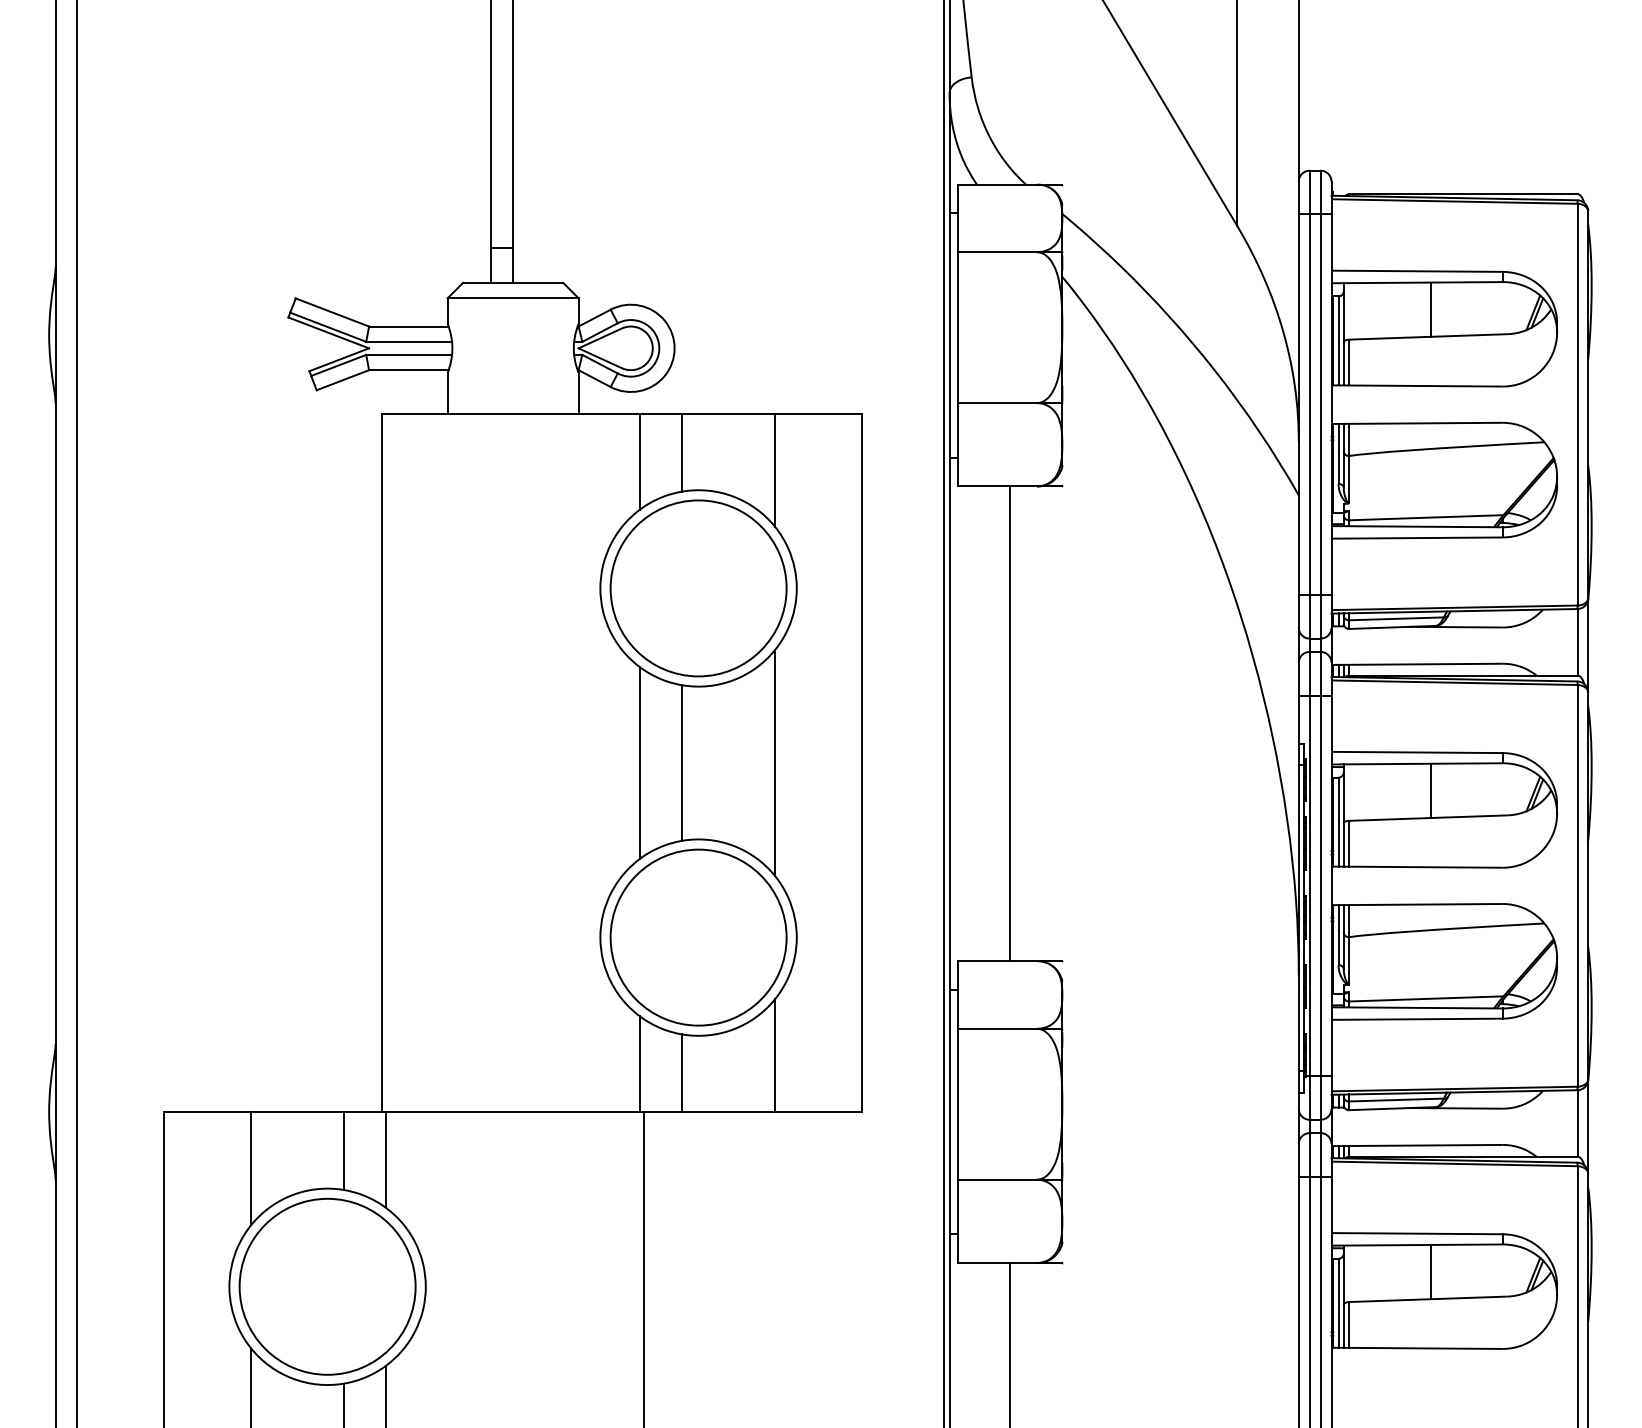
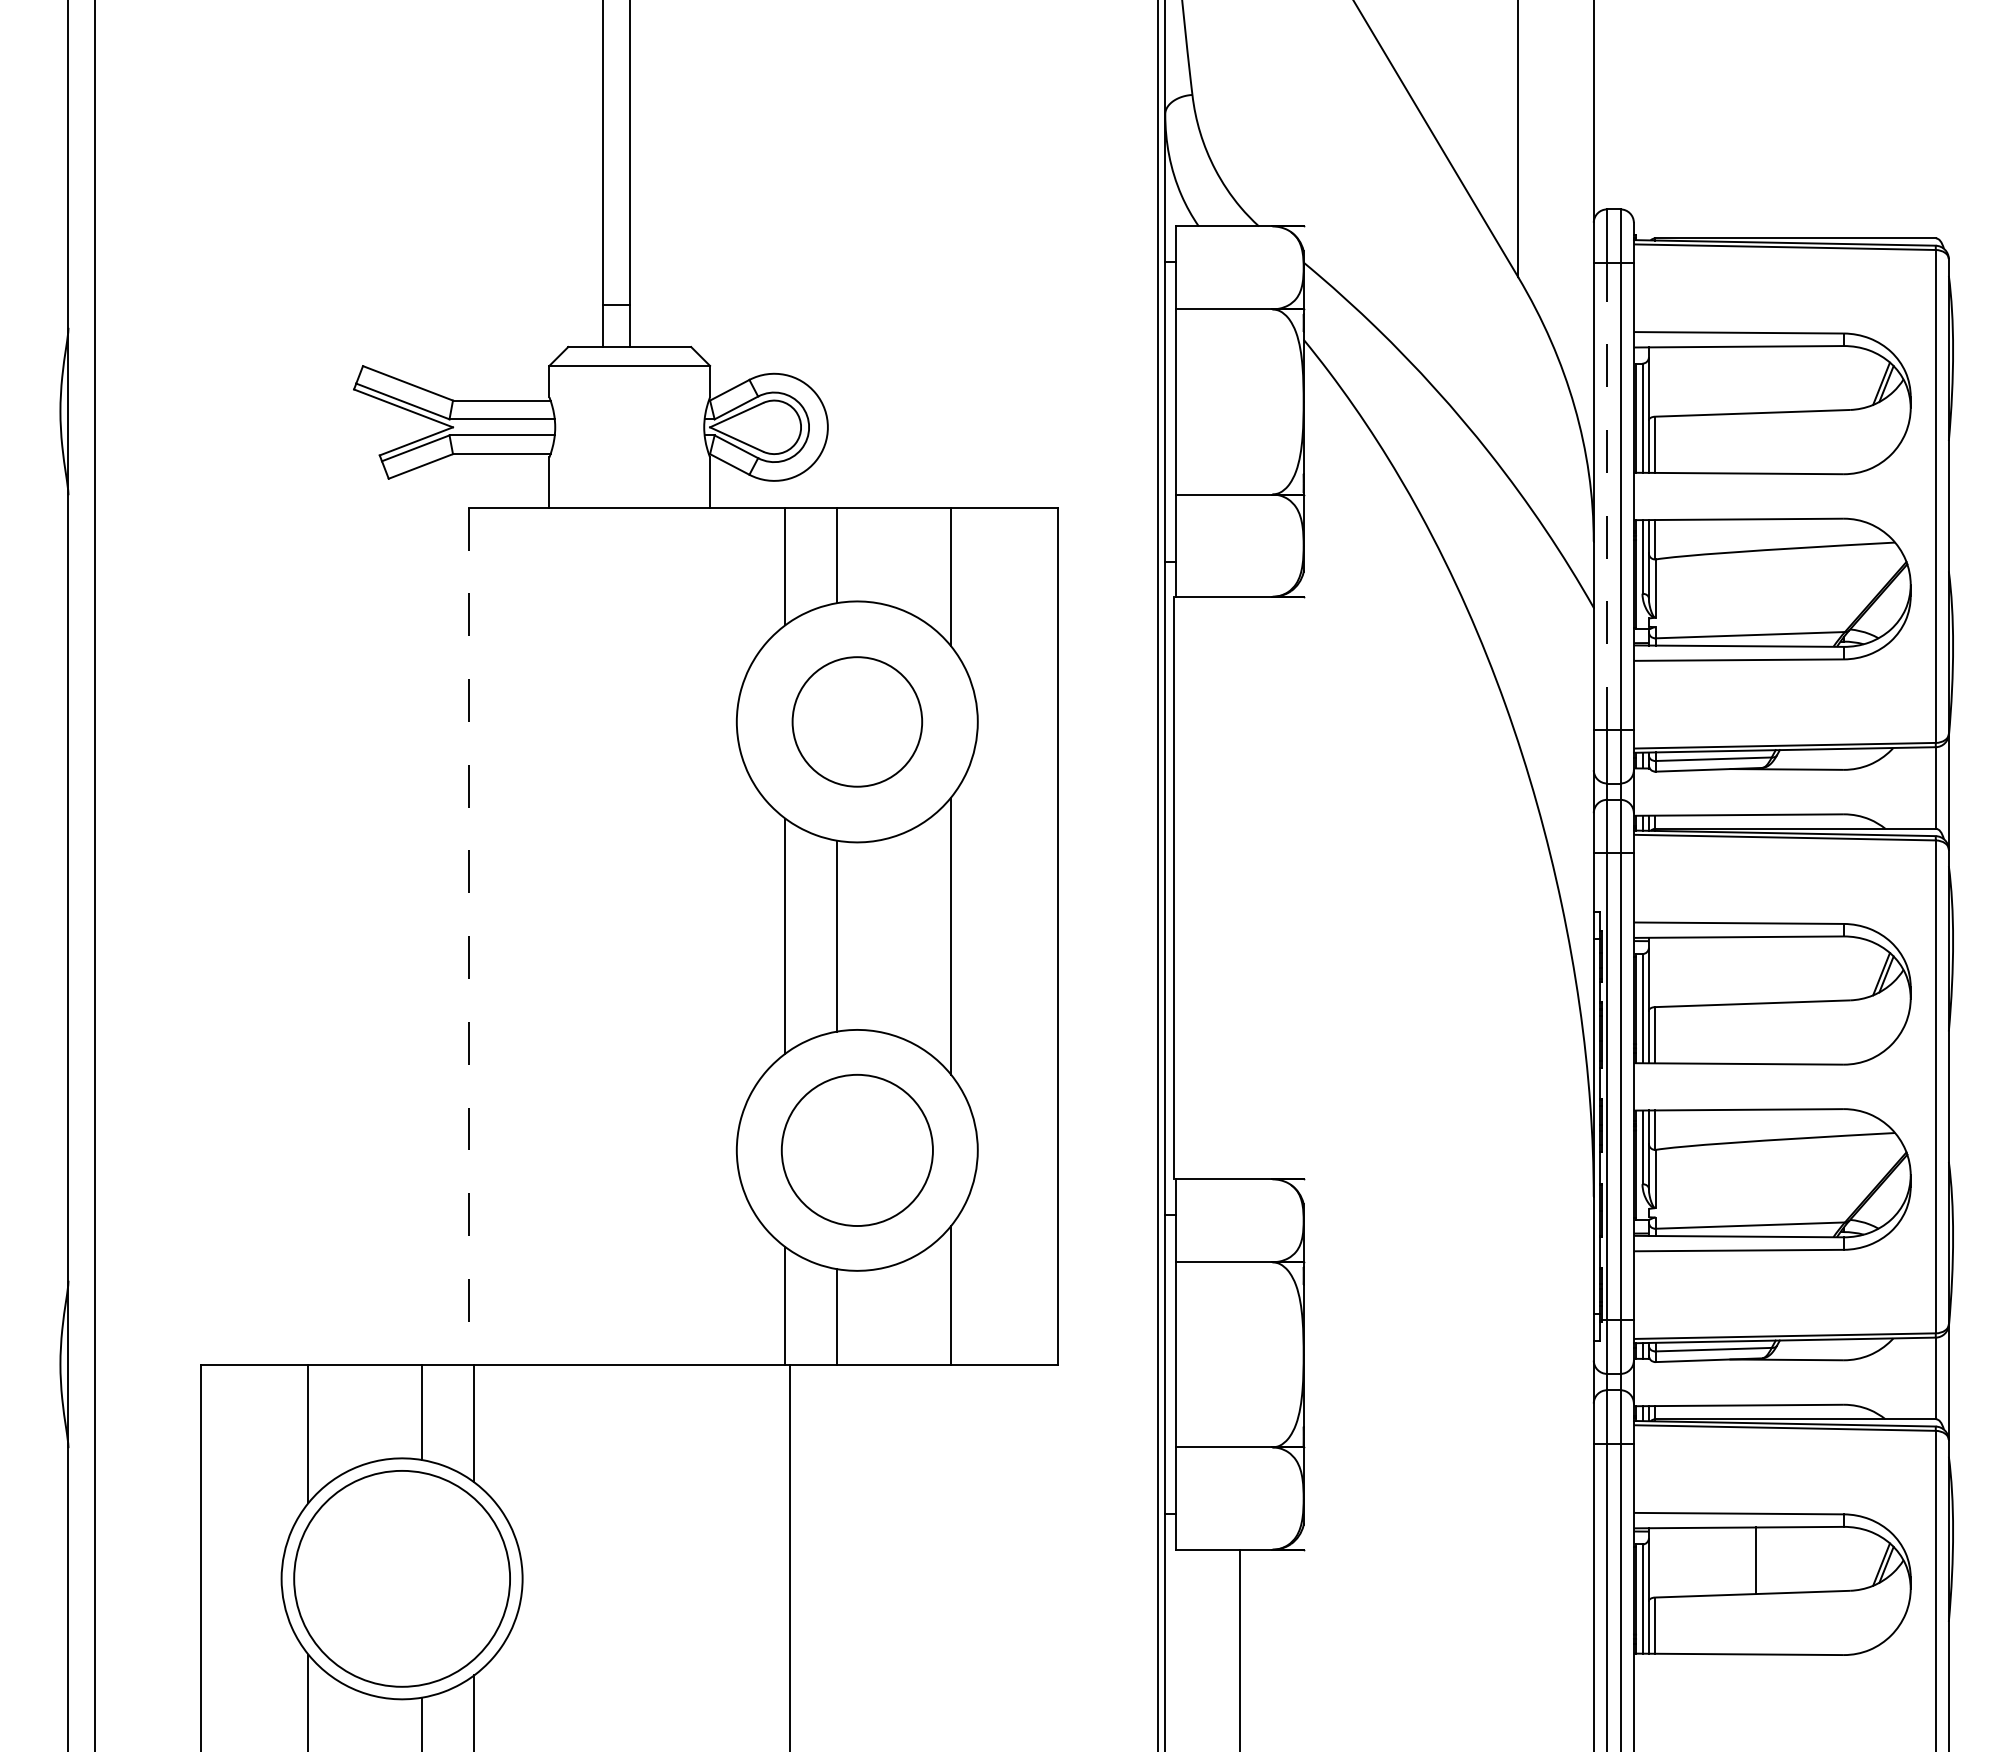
line: (1431, 309) -> (1756, 379), removed
line: (1310, 404) -> (1607, 496), solid -> dashed
circle: (698, 588) -> (857, 721), size x0.6
line: (1010, 723) -> (1173, 887), moved
line: (382, 763) -> (469, 936), solid -> dashed
line: (1431, 791) -> (1756, 970), removed
circle: (698, 937) -> (857, 1150), size x0.7

